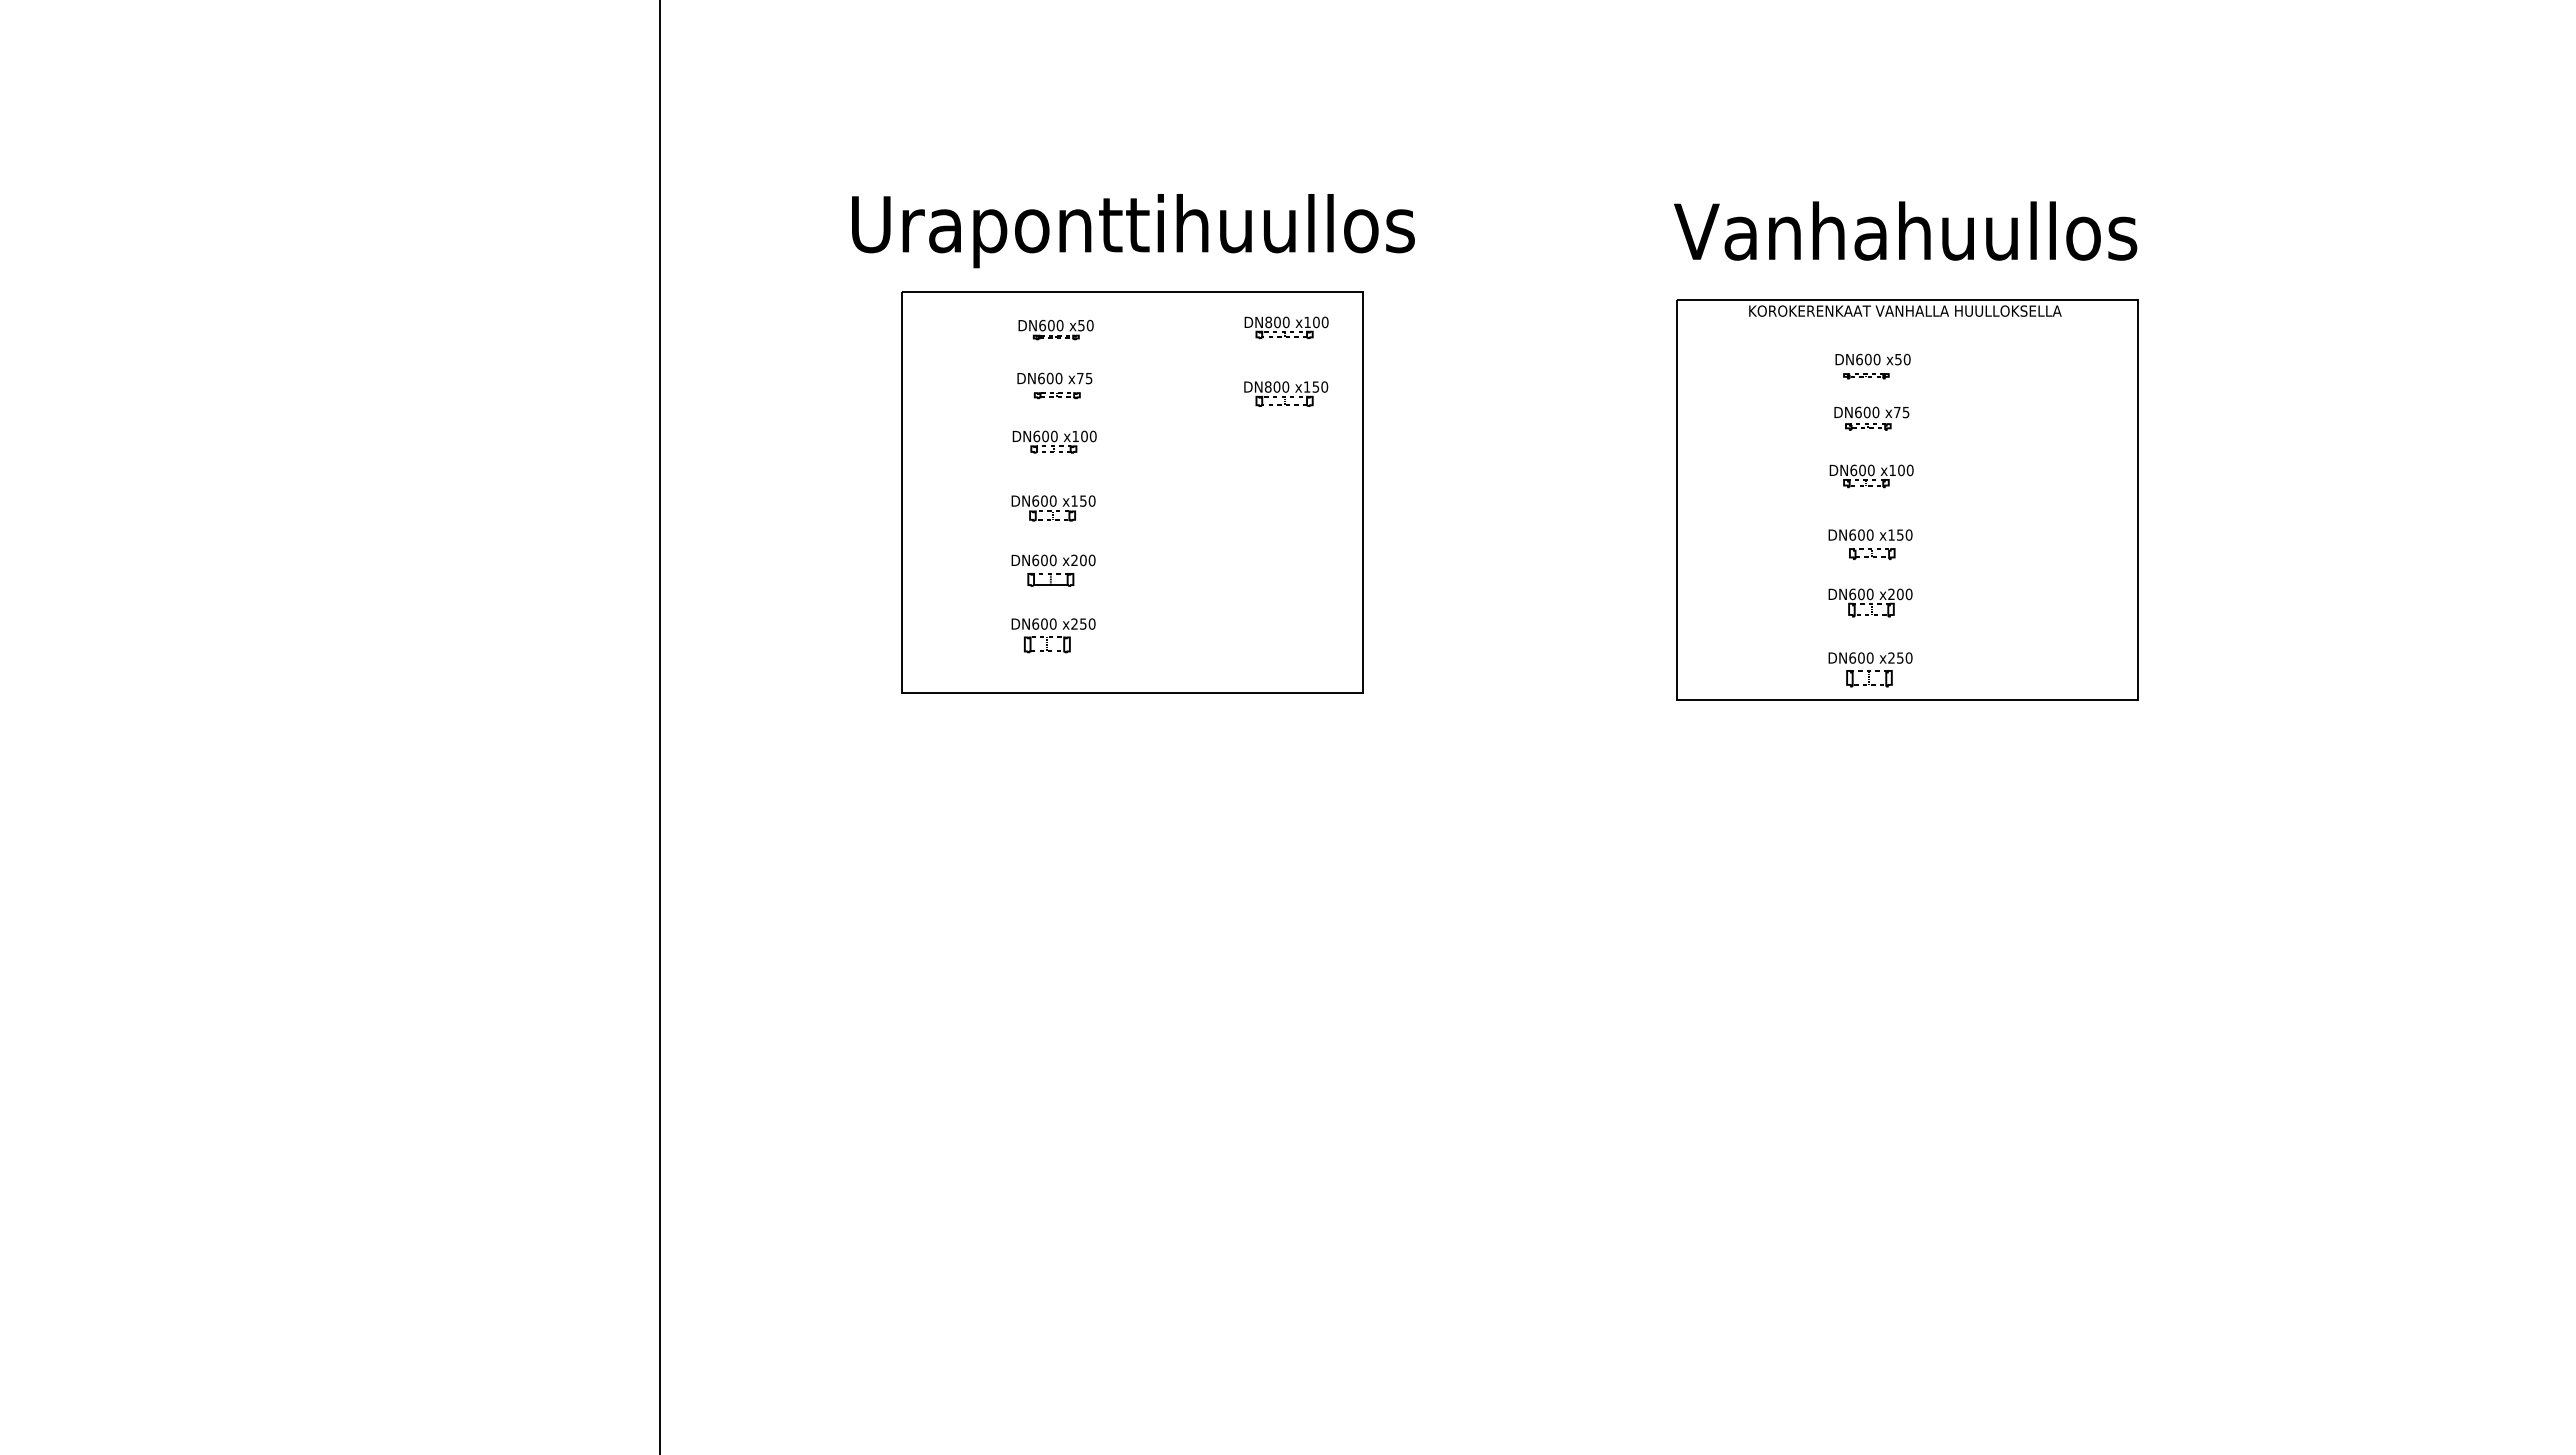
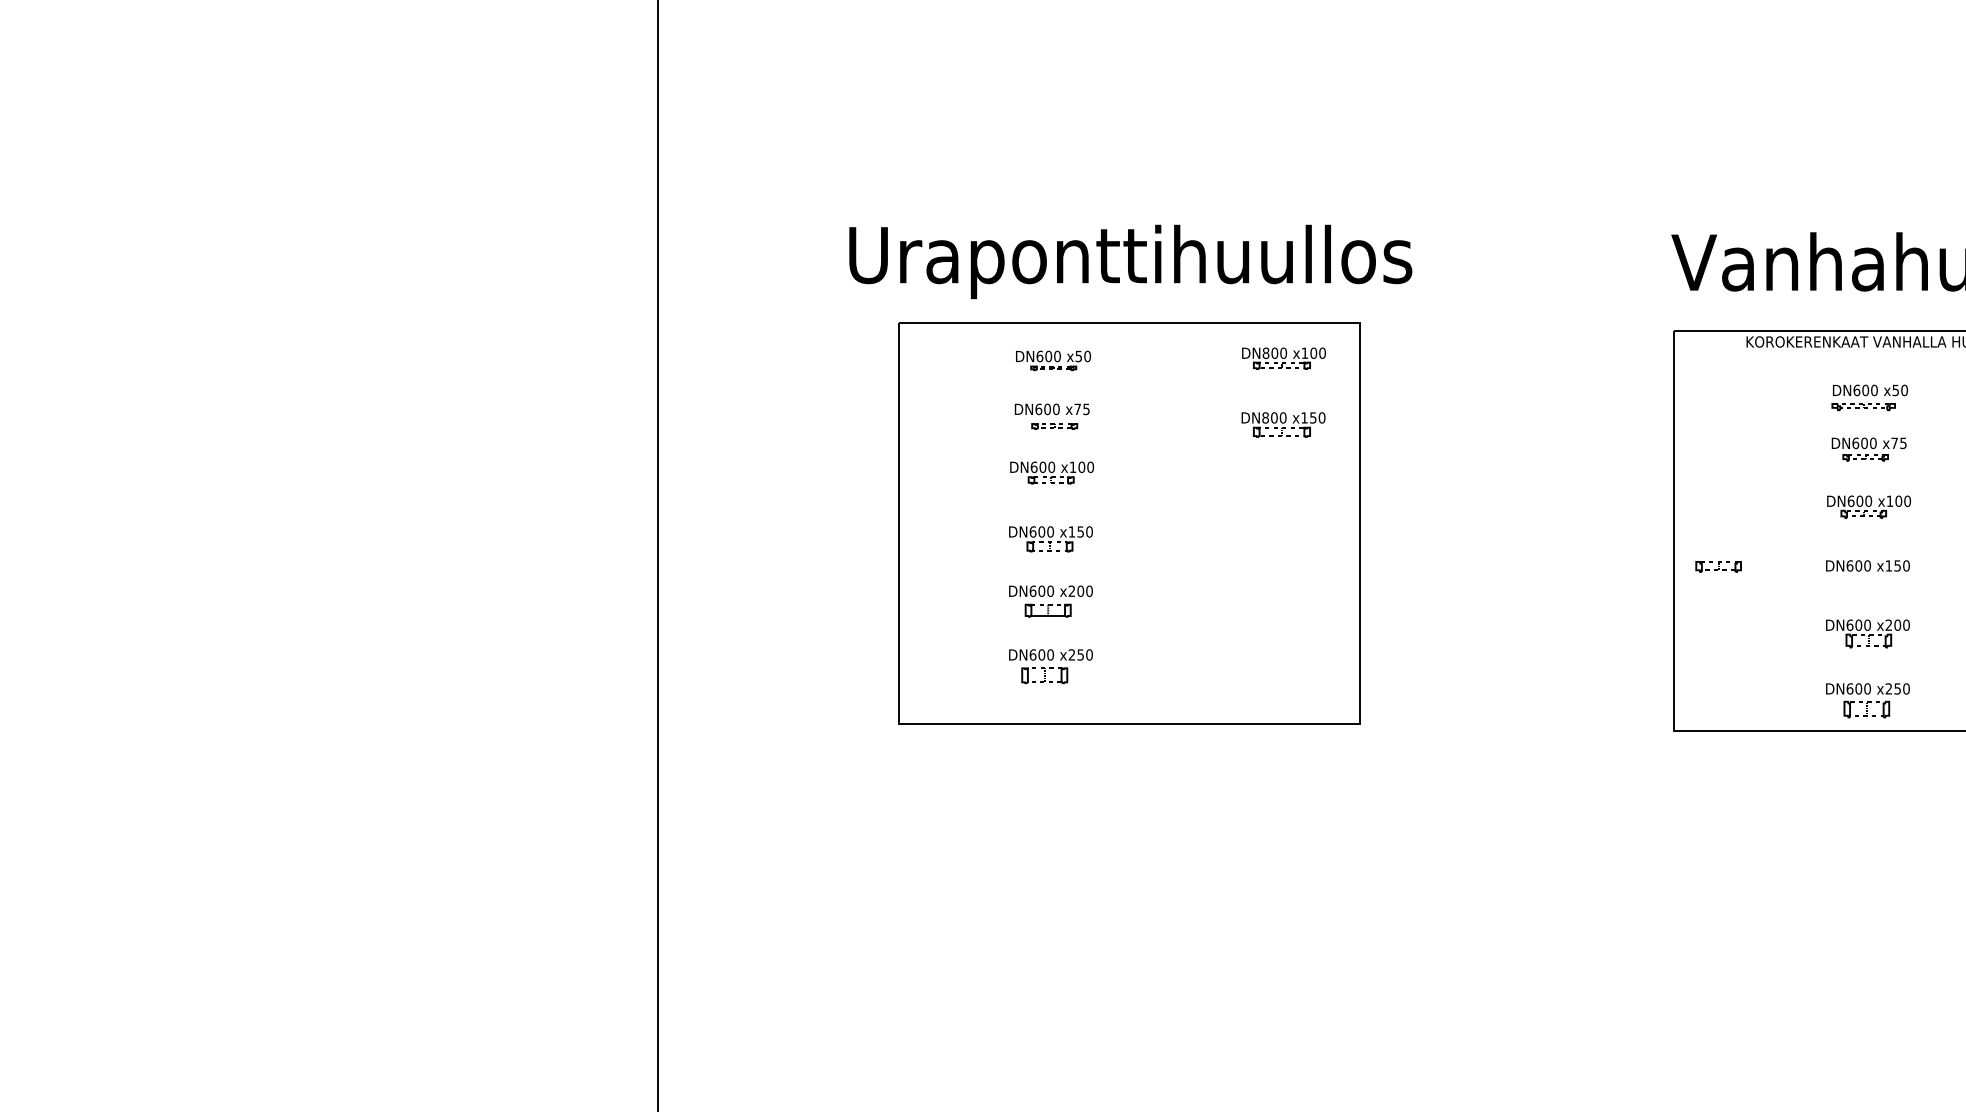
part: (1866, 376) -> (1863, 407), size x1.4
part: (1872, 553) -> (1718, 566), moved

